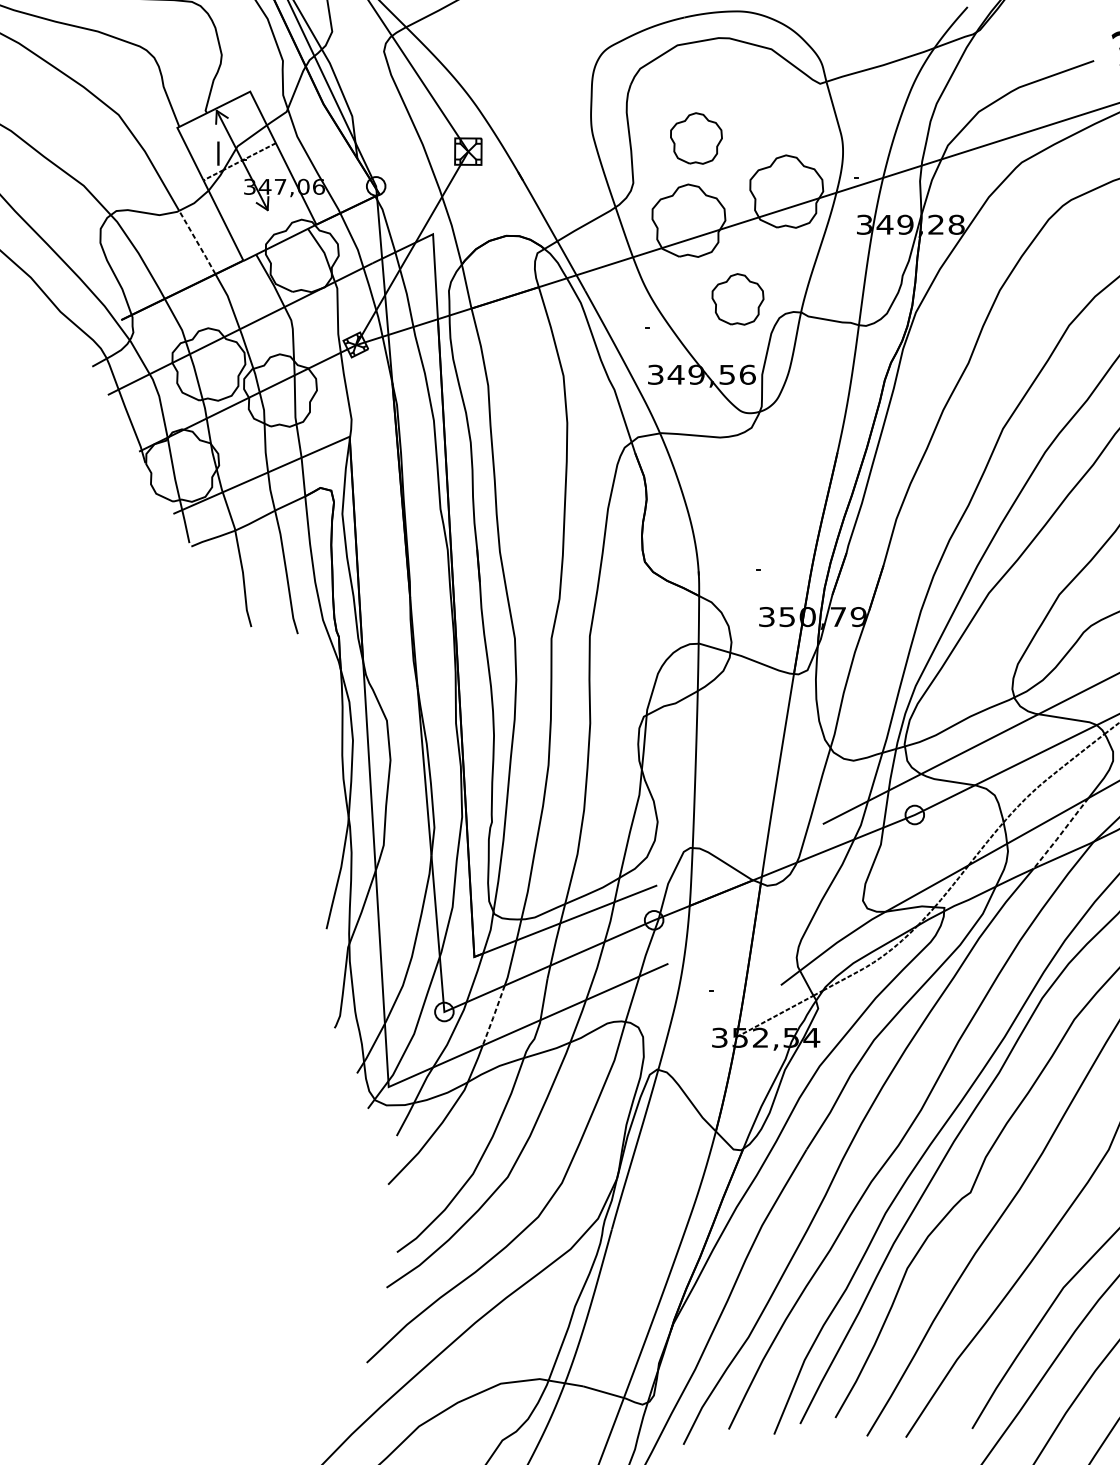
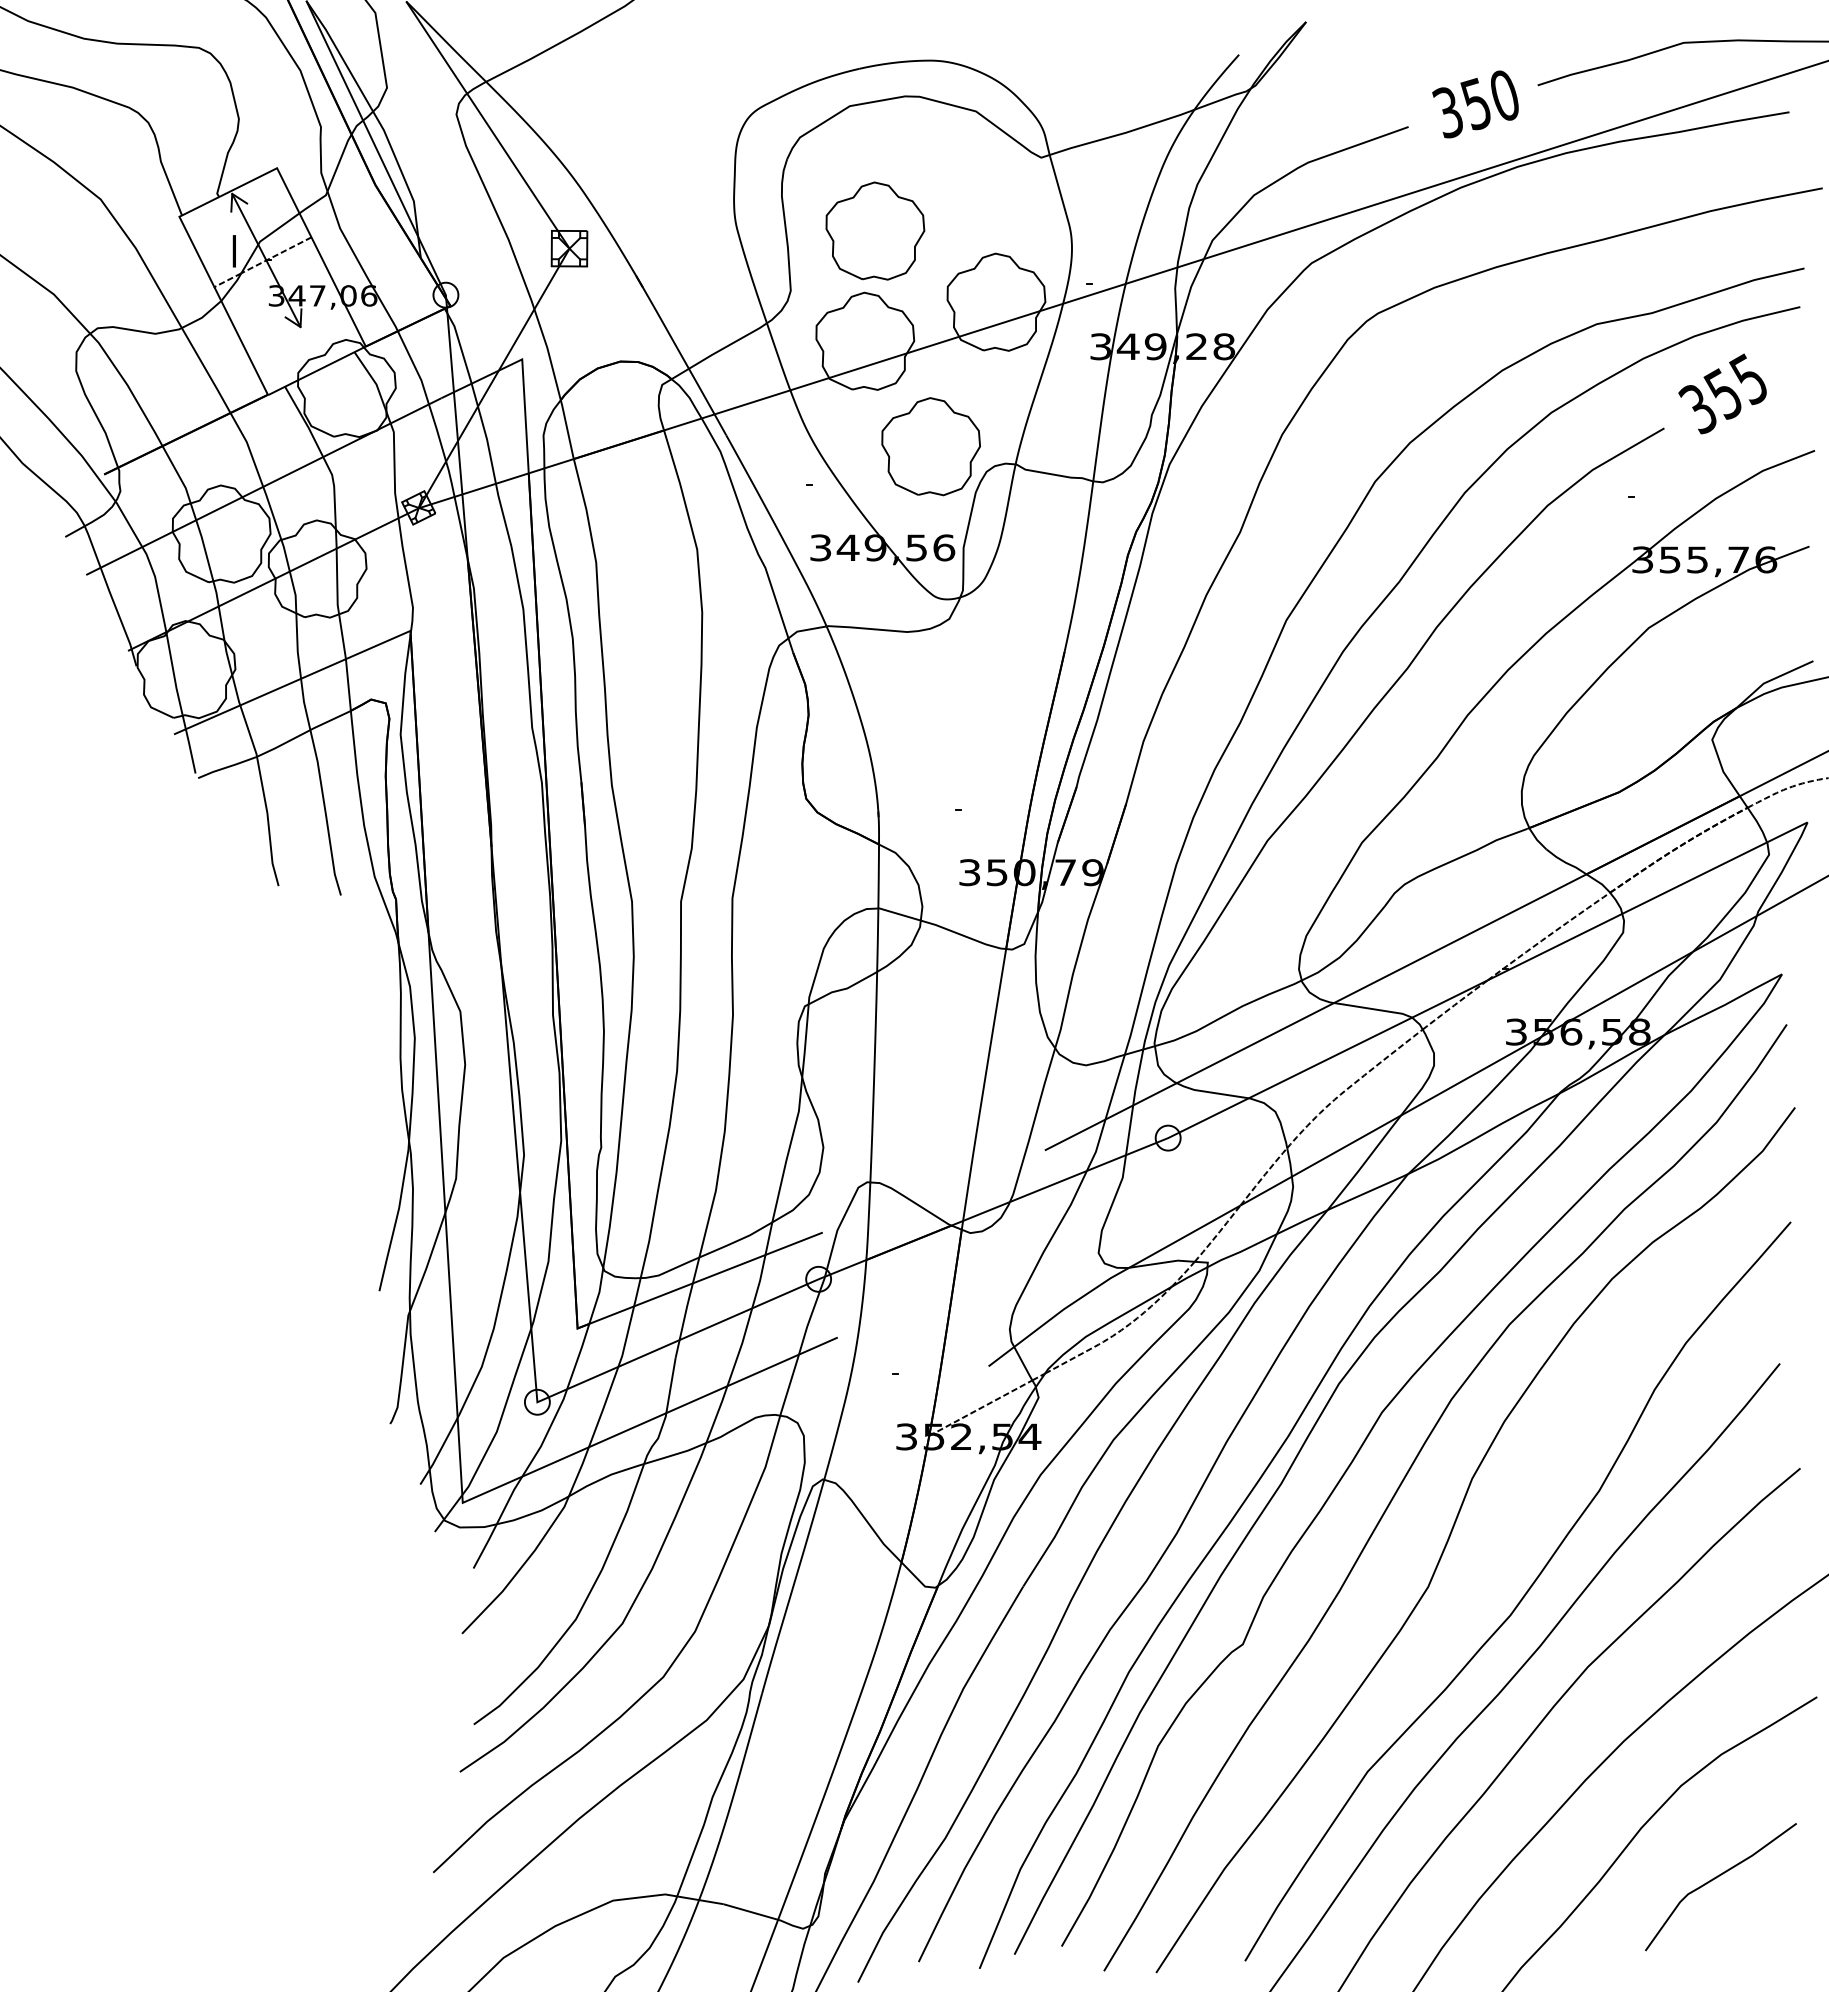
part: (696, 138) -> (875, 230), size x1.43
line: (196, 241) -> (205, 369), dashed -> solid
part: (737, 299) -> (930, 446), size x1.43
line: (1061, 833) -> (1364, 1163), dashed -> solid
line: (493, 1015) -> (603, 1407), dashed -> solid

